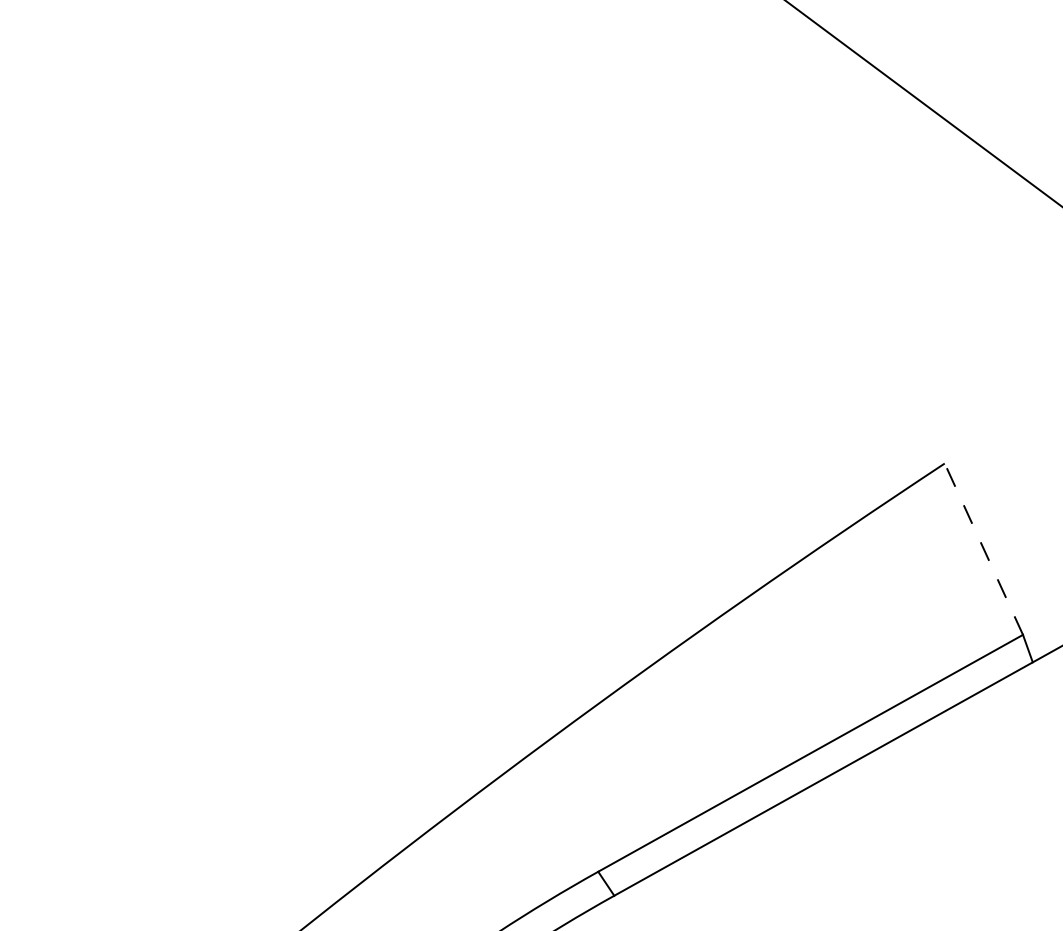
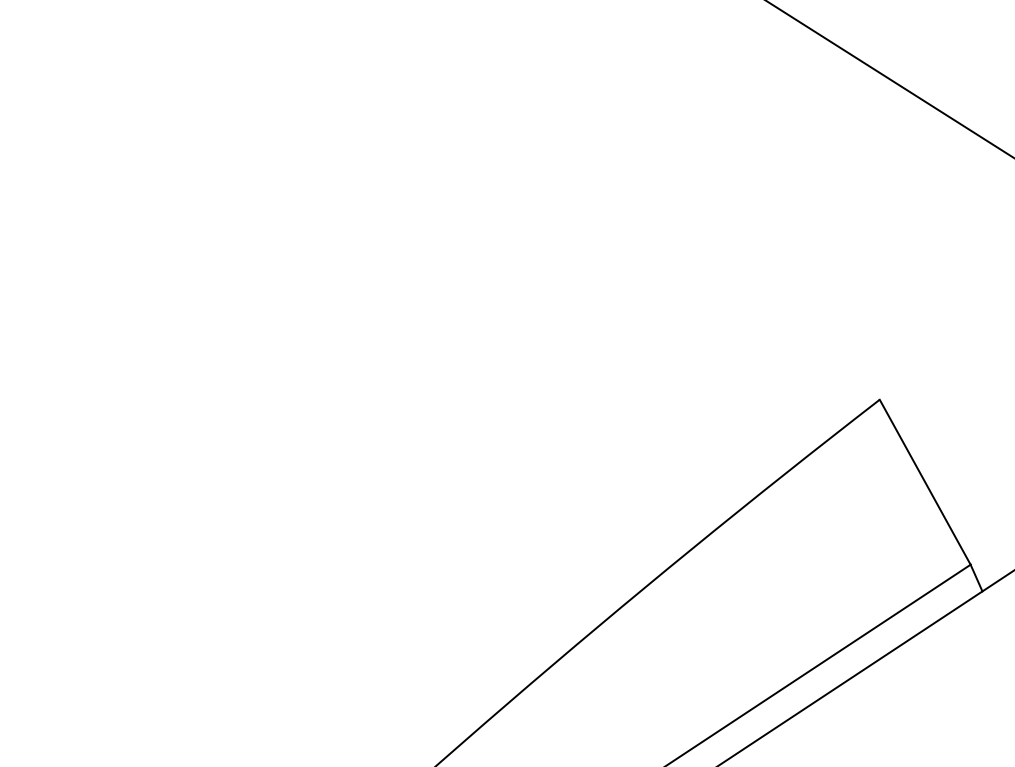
line: (983, 548) -> (924, 481), dashed -> solid

